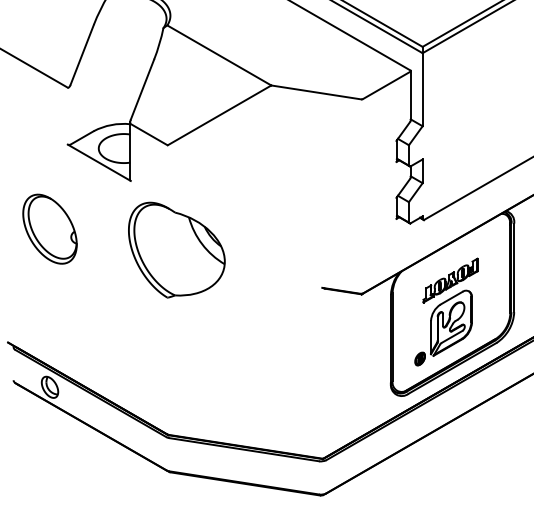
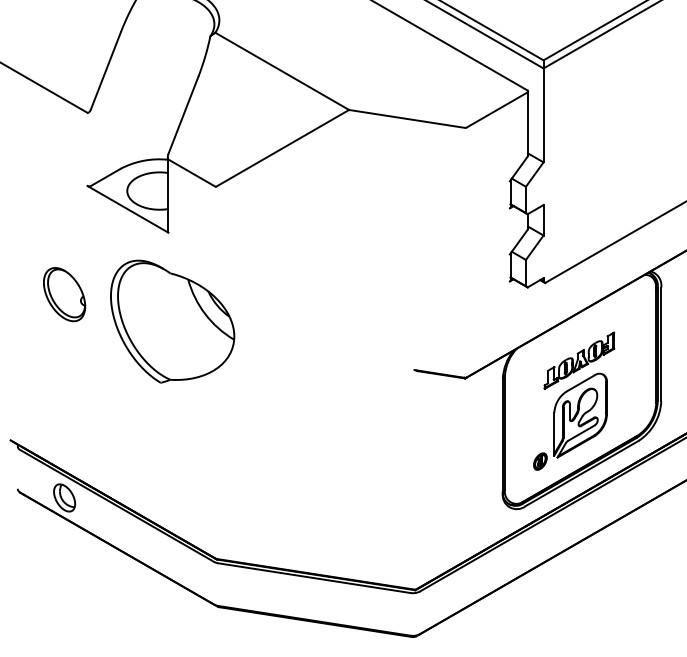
part: (49, 229) -> (64, 294), size x0.6
part: (176, 250) -> (172, 321), moved

